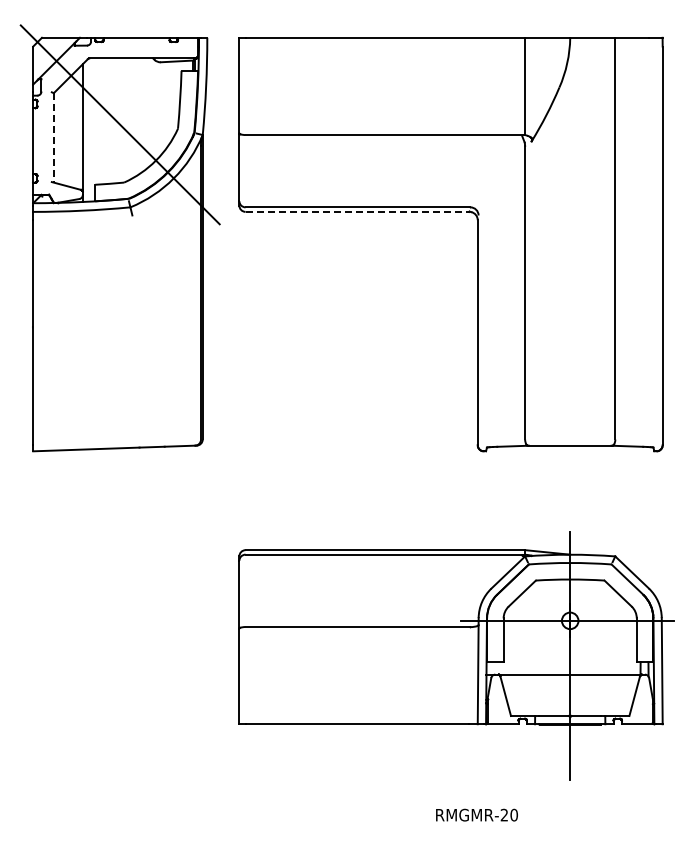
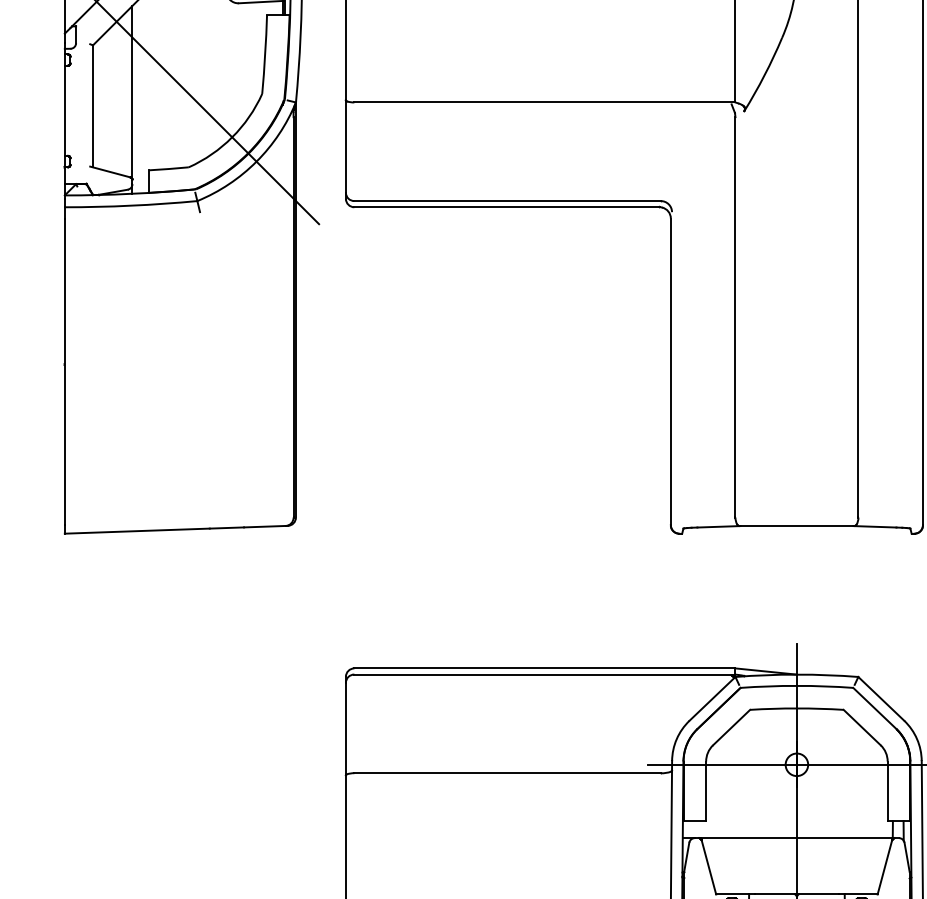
line: (53, 137) -> (92, 105), dashed -> solid
line: (357, 211) -> (506, 206), dashed -> solid

